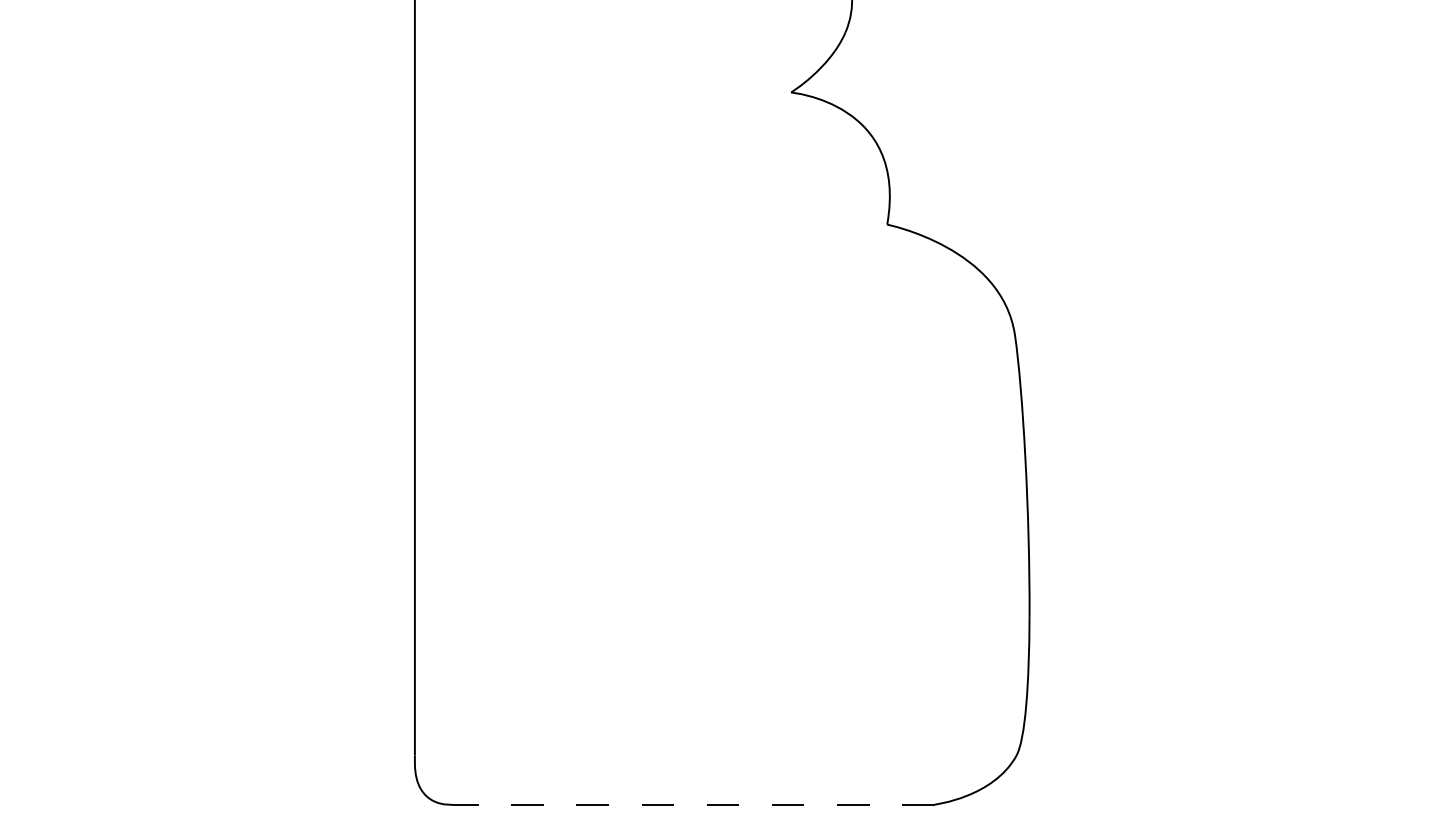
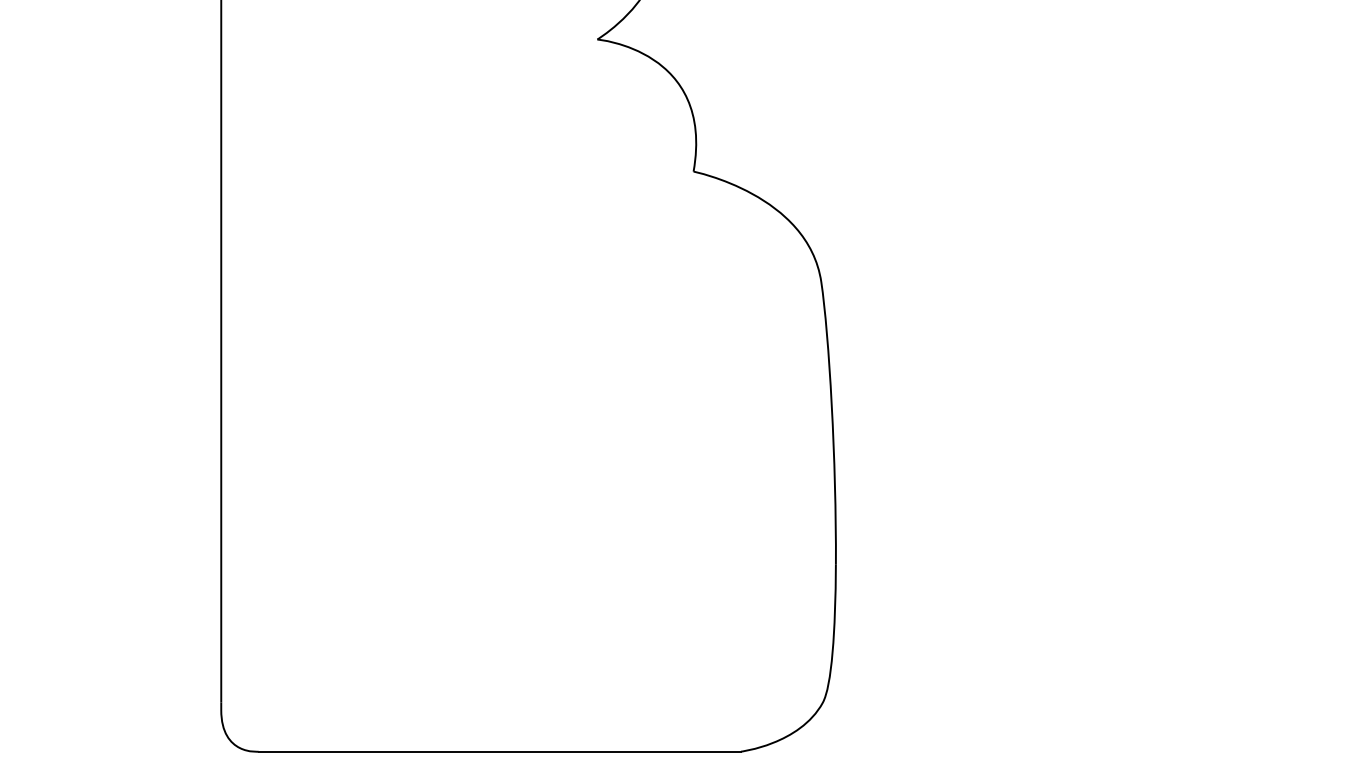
line: (692, 804) -> (498, 751), dashed -> solid

